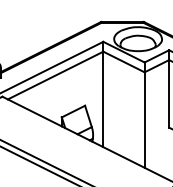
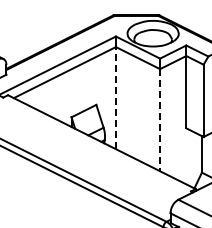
line: (102, 98) -> (115, 97), solid -> dashed
line: (145, 120) -> (160, 120), solid -> dashed

